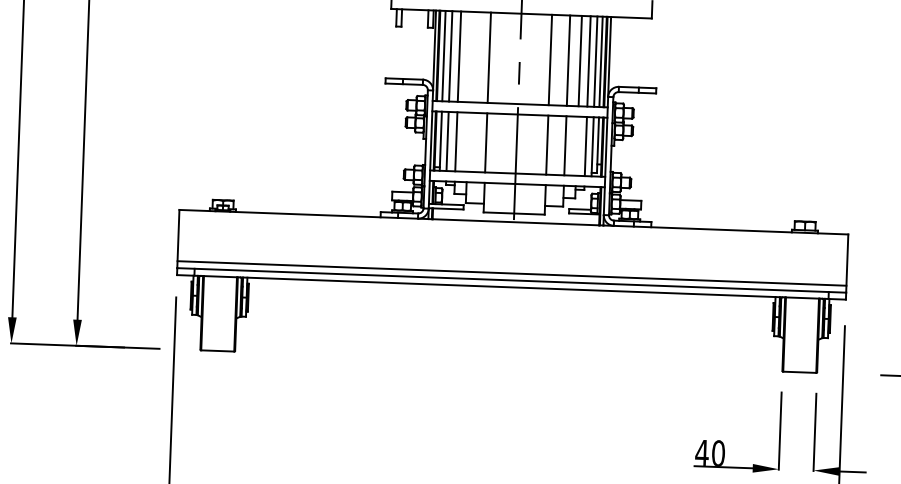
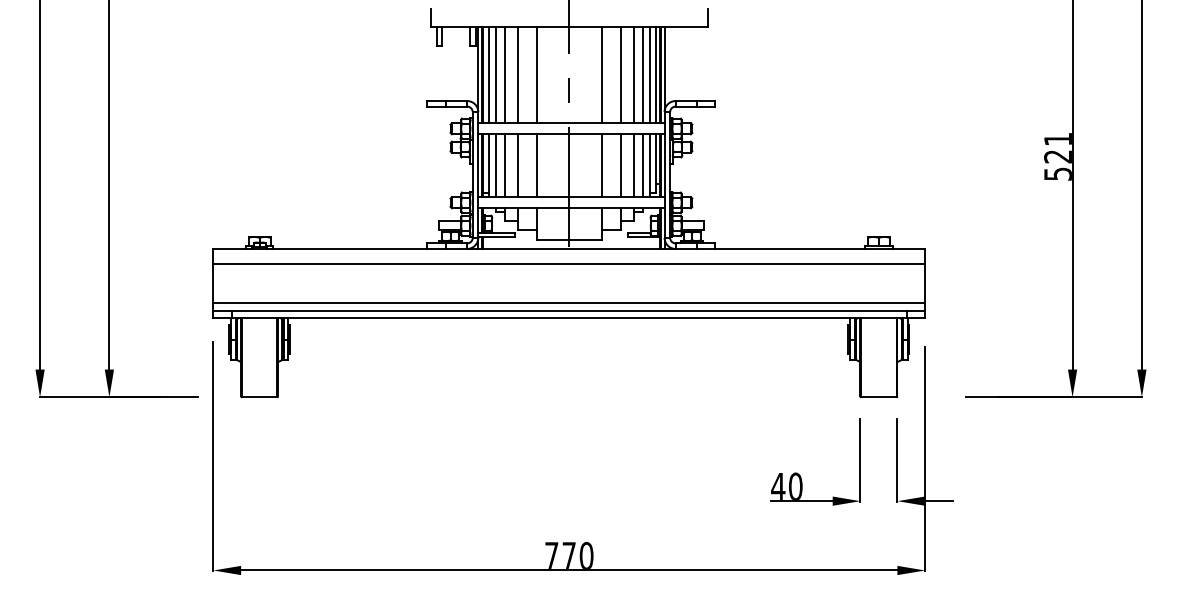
line: (471, 57) -> (517, 75), added
line: (468, 142) -> (517, 165), added
line: (577, 145) -> (633, 165), added
line: (513, 235) -> (569, 263), added

